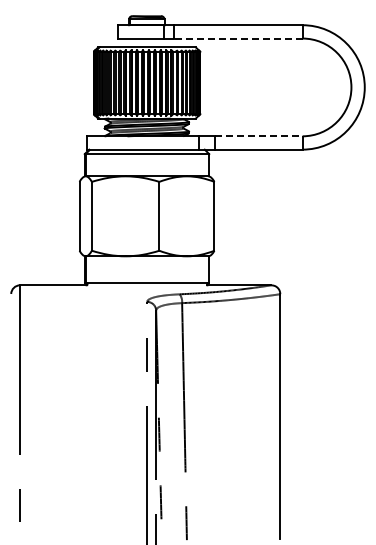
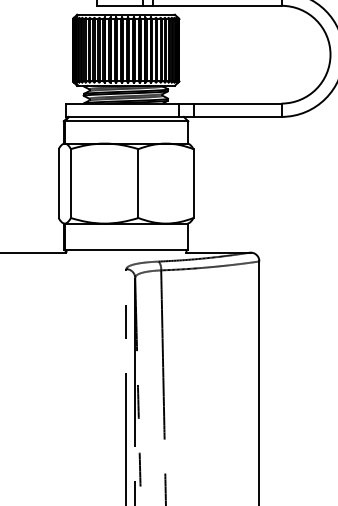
line: (237, 38) -> (216, 5), dashed -> solid
line: (258, 136) -> (237, 103), dashed -> solid

